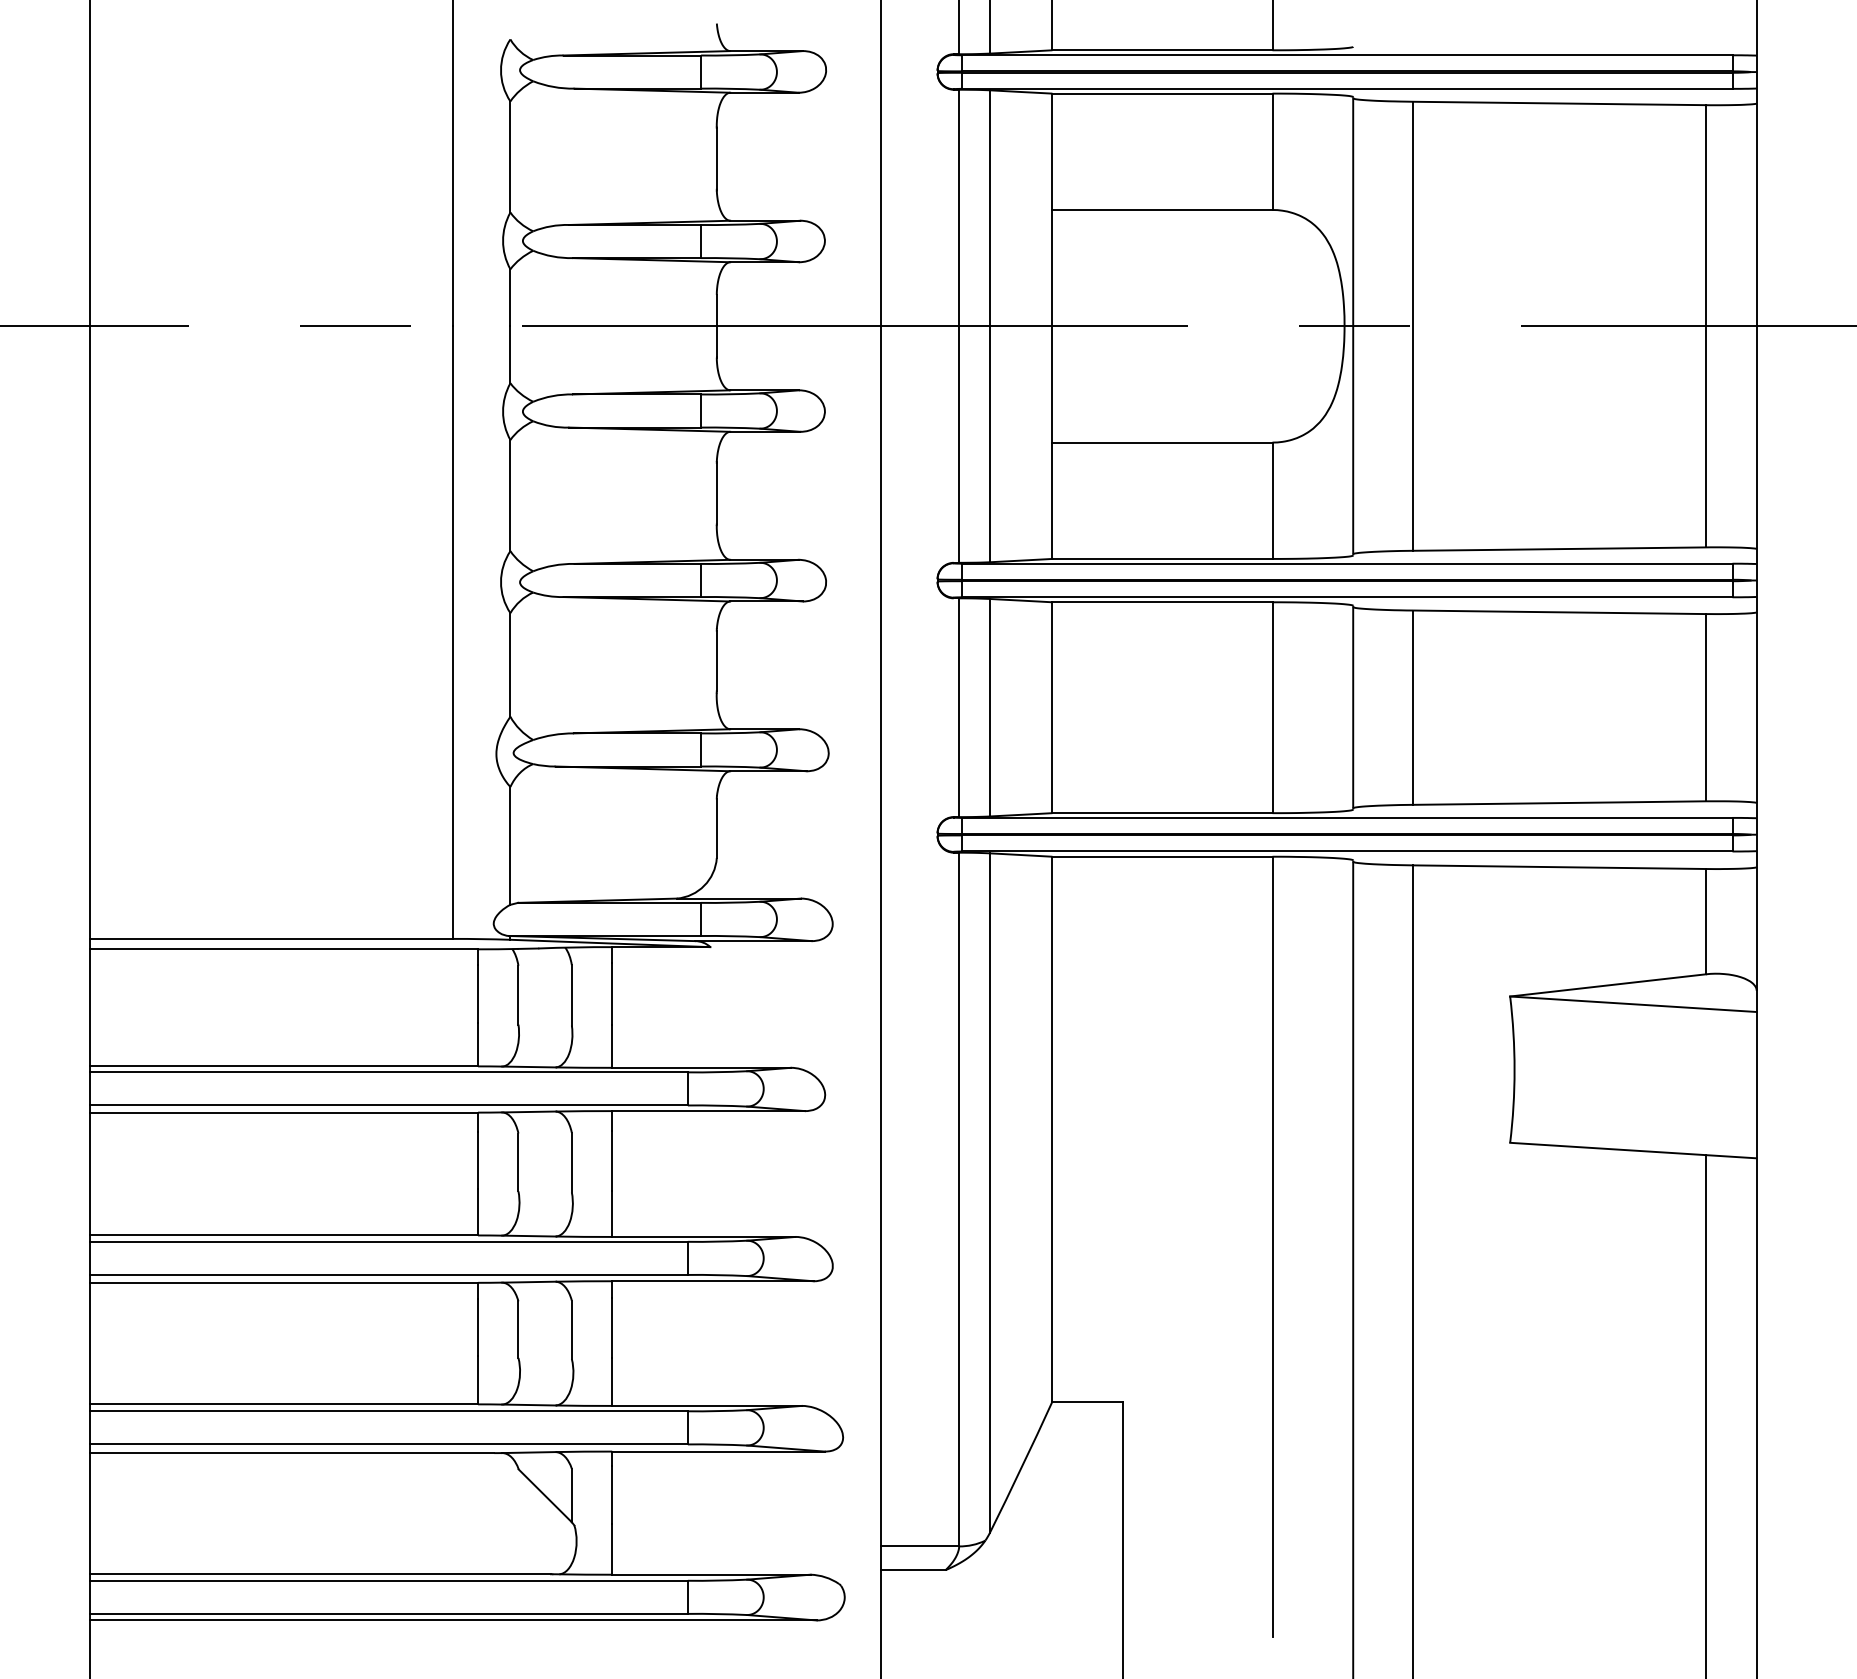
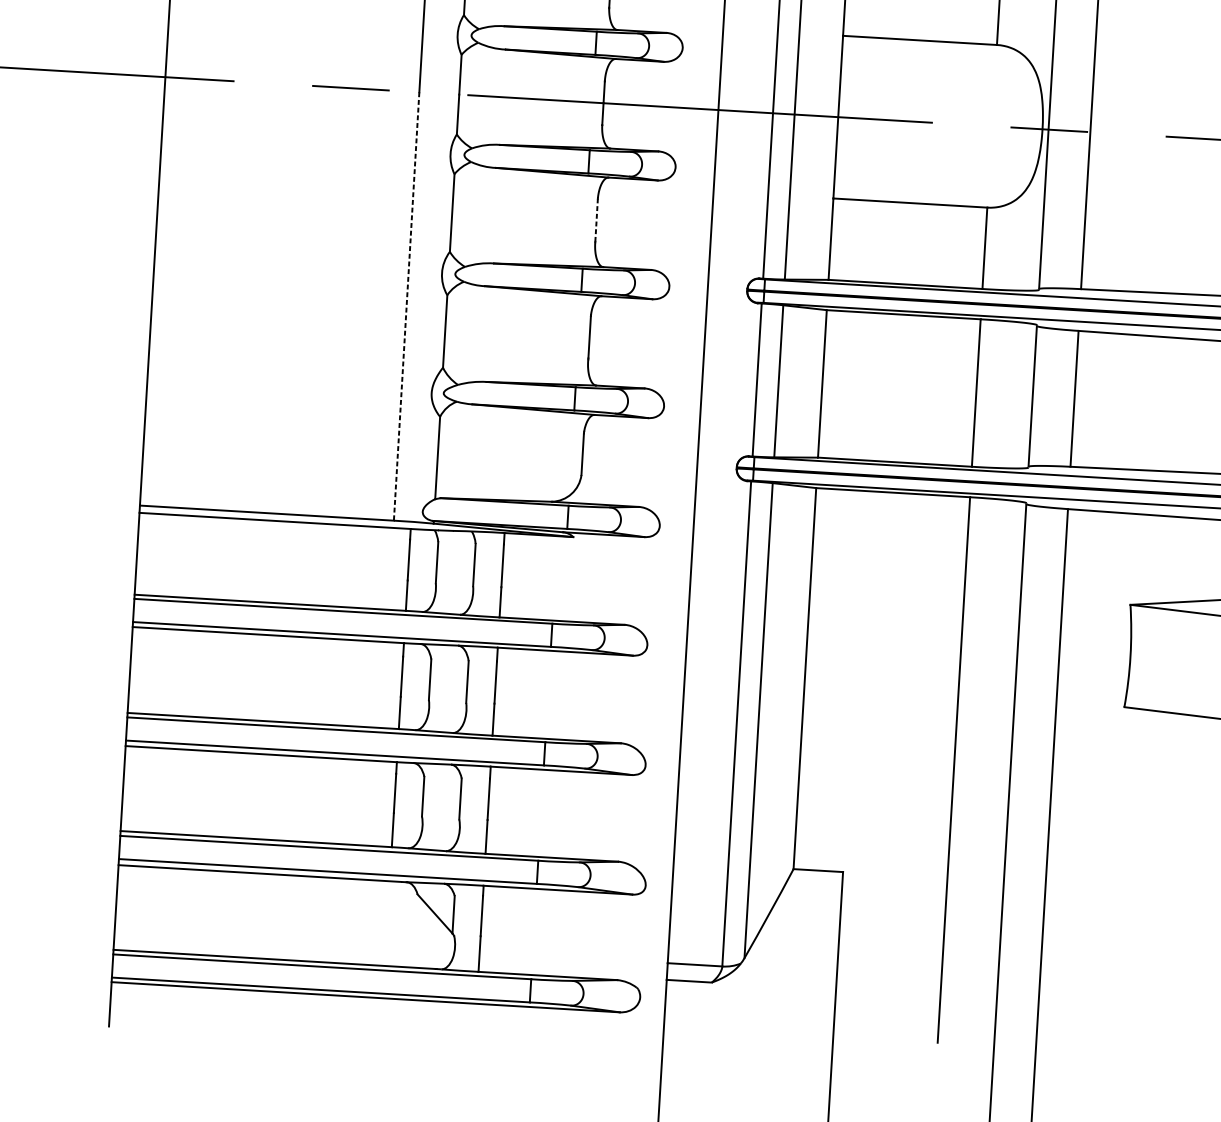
line: (716, 493) -> (596, 220), solid -> dashed
line: (453, 633) -> (406, 307), solid -> dashed

